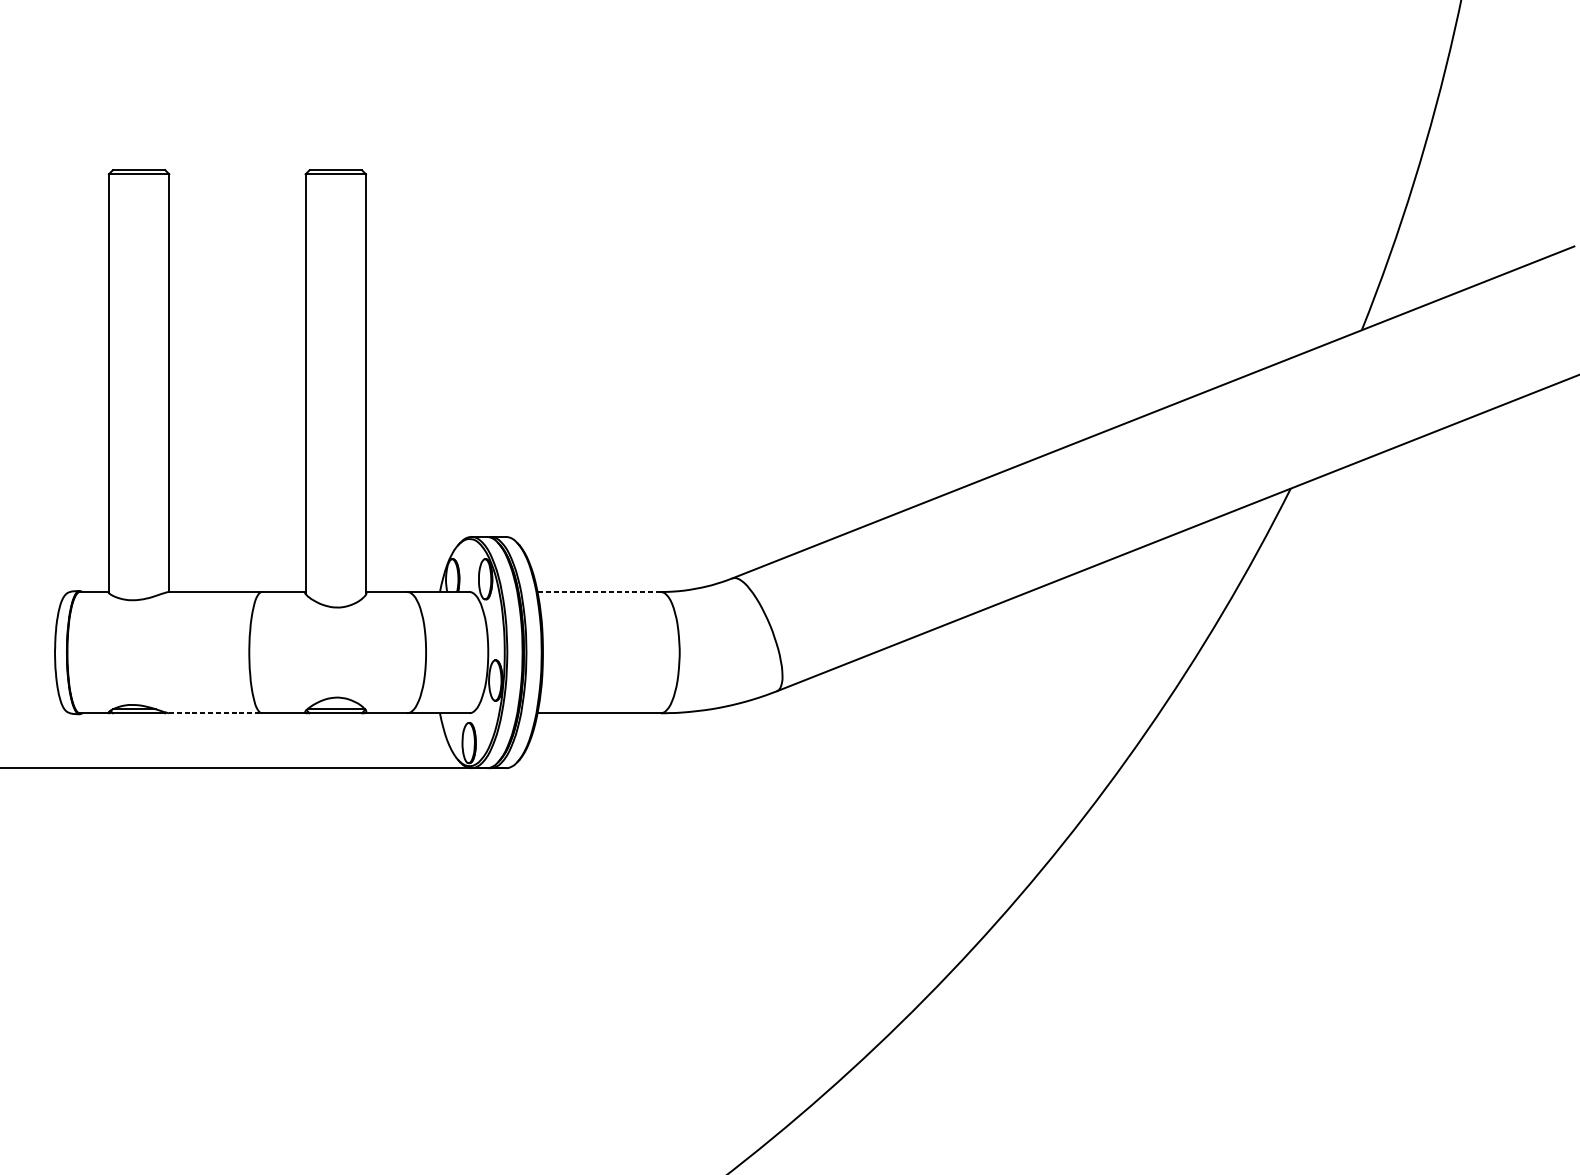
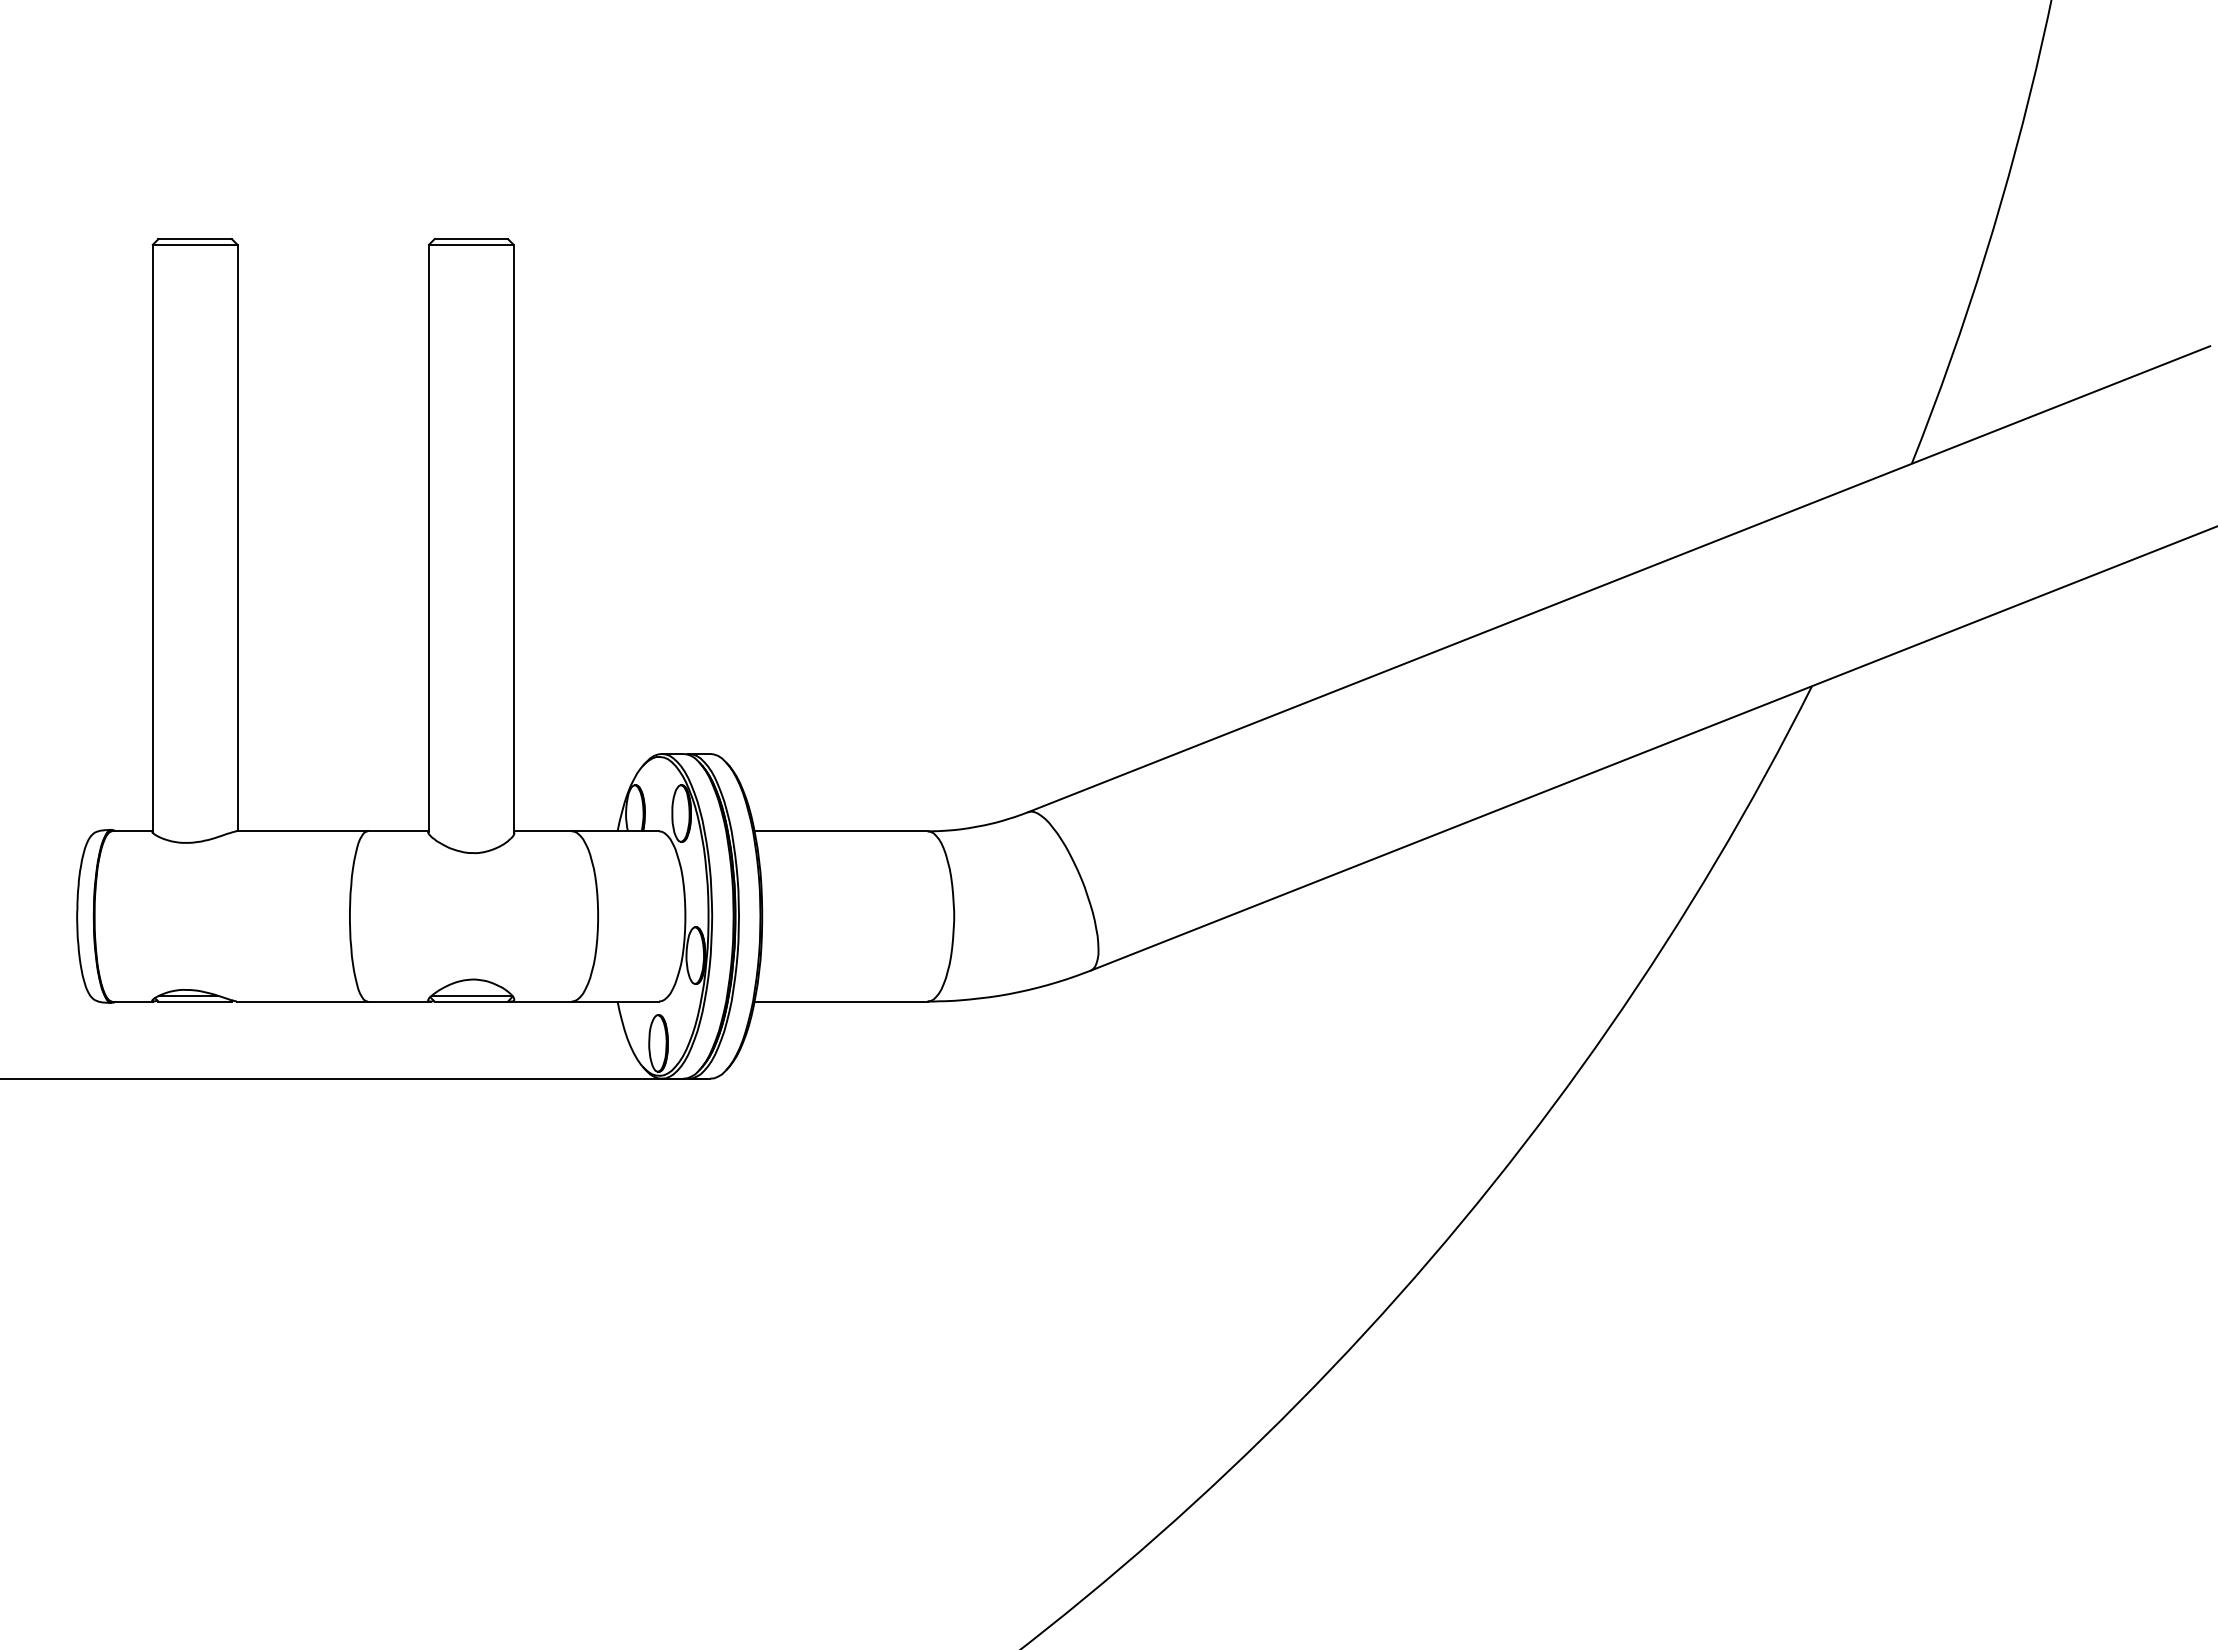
line: (599, 592) -> (841, 831), dashed -> solid
line: (215, 713) -> (302, 1001), dashed -> solid

